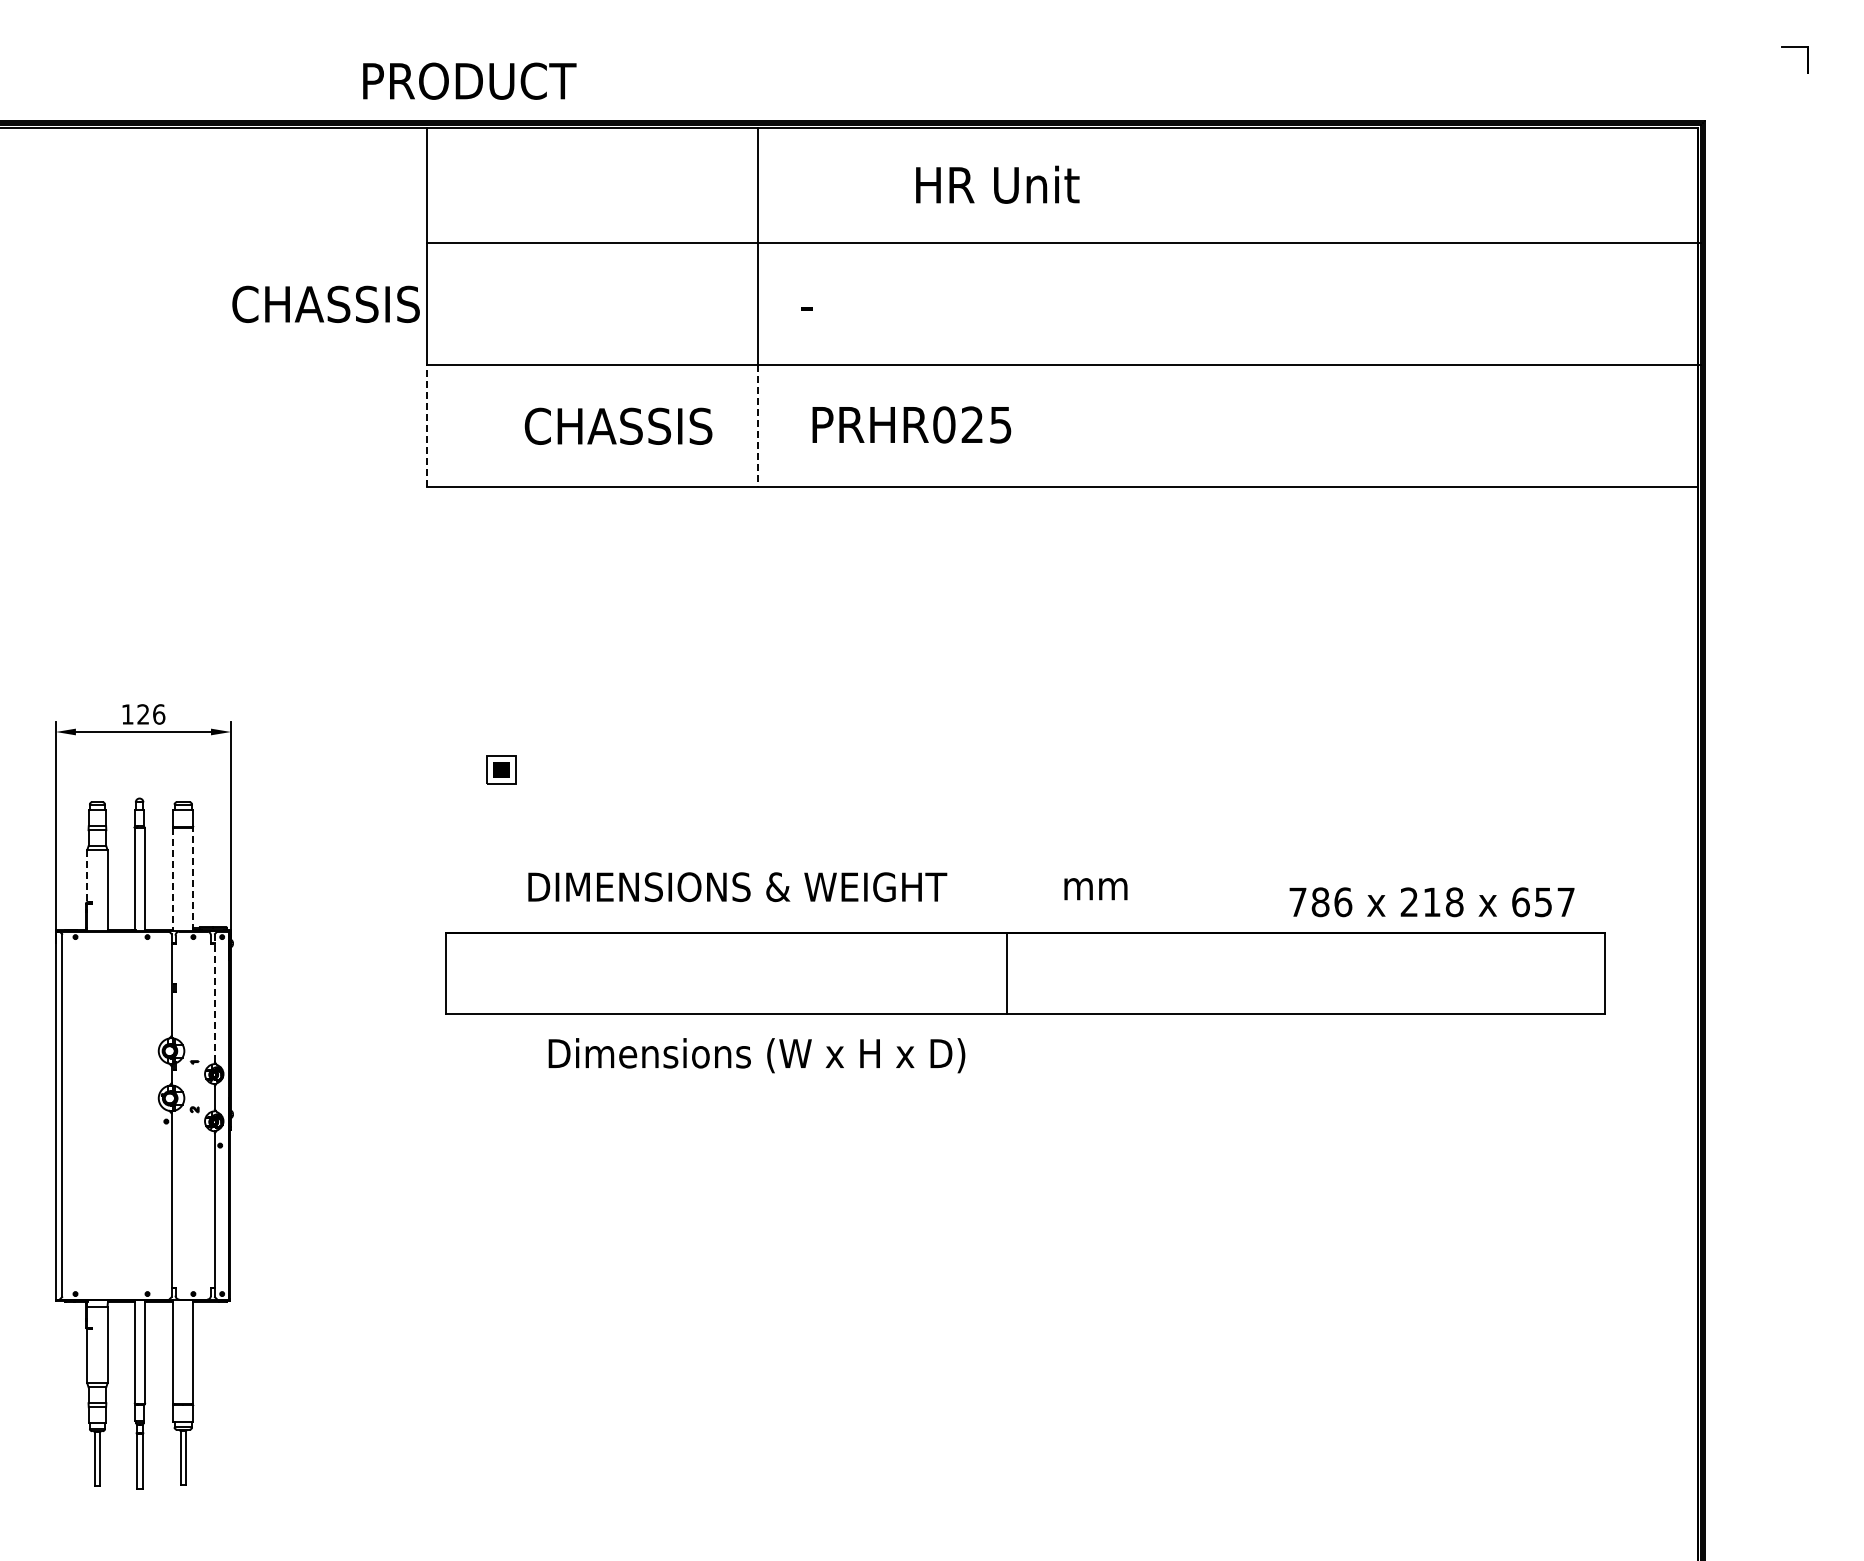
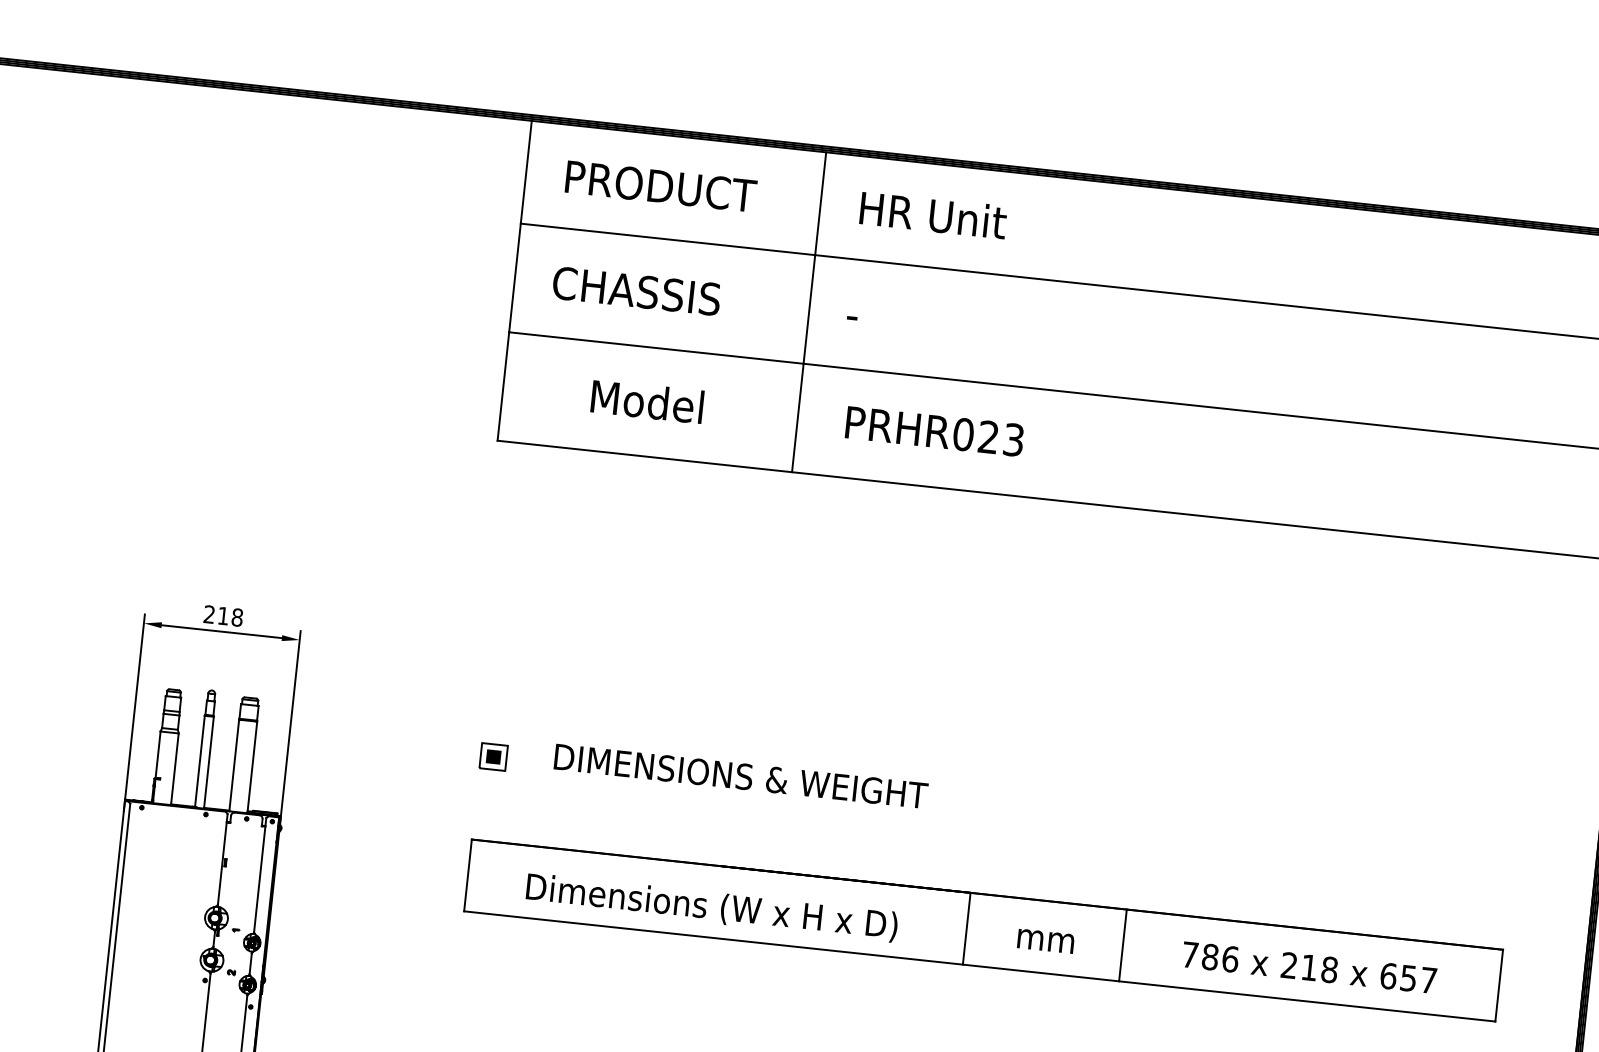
text: (469, 80) -> (660, 185), moved
text: (997, 184) -> (933, 215), moved
text: (325, 303) -> (636, 290), moved
text: (1000, 424) -> (1013, 439), PRHR025 -> PRHR023
text: (618, 425) -> (673, 404), CHASSIS -> Model
line: (427, 426) -> (503, 386), dashed -> solid
line: (758, 426) -> (798, 418), dashed -> solid
text: (143, 714) -> (223, 616), 126 -> 218
part: (501, 769) -> (493, 756), moved
line: (87, 876) -> (158, 754), dashed -> solid
line: (193, 878) -> (252, 766), dashed -> solid
line: (173, 879) -> (234, 765), dashed -> solid
text: (737, 887) -> (740, 776), moved
text: (1095, 889) -> (1045, 941), moved
text: (1431, 902) -> (1309, 967), moved
line: (1182, 973) -> (1123, 945), added
line: (215, 998) -> (260, 875), dashed -> solid
text: (756, 1055) -> (711, 907), moved

